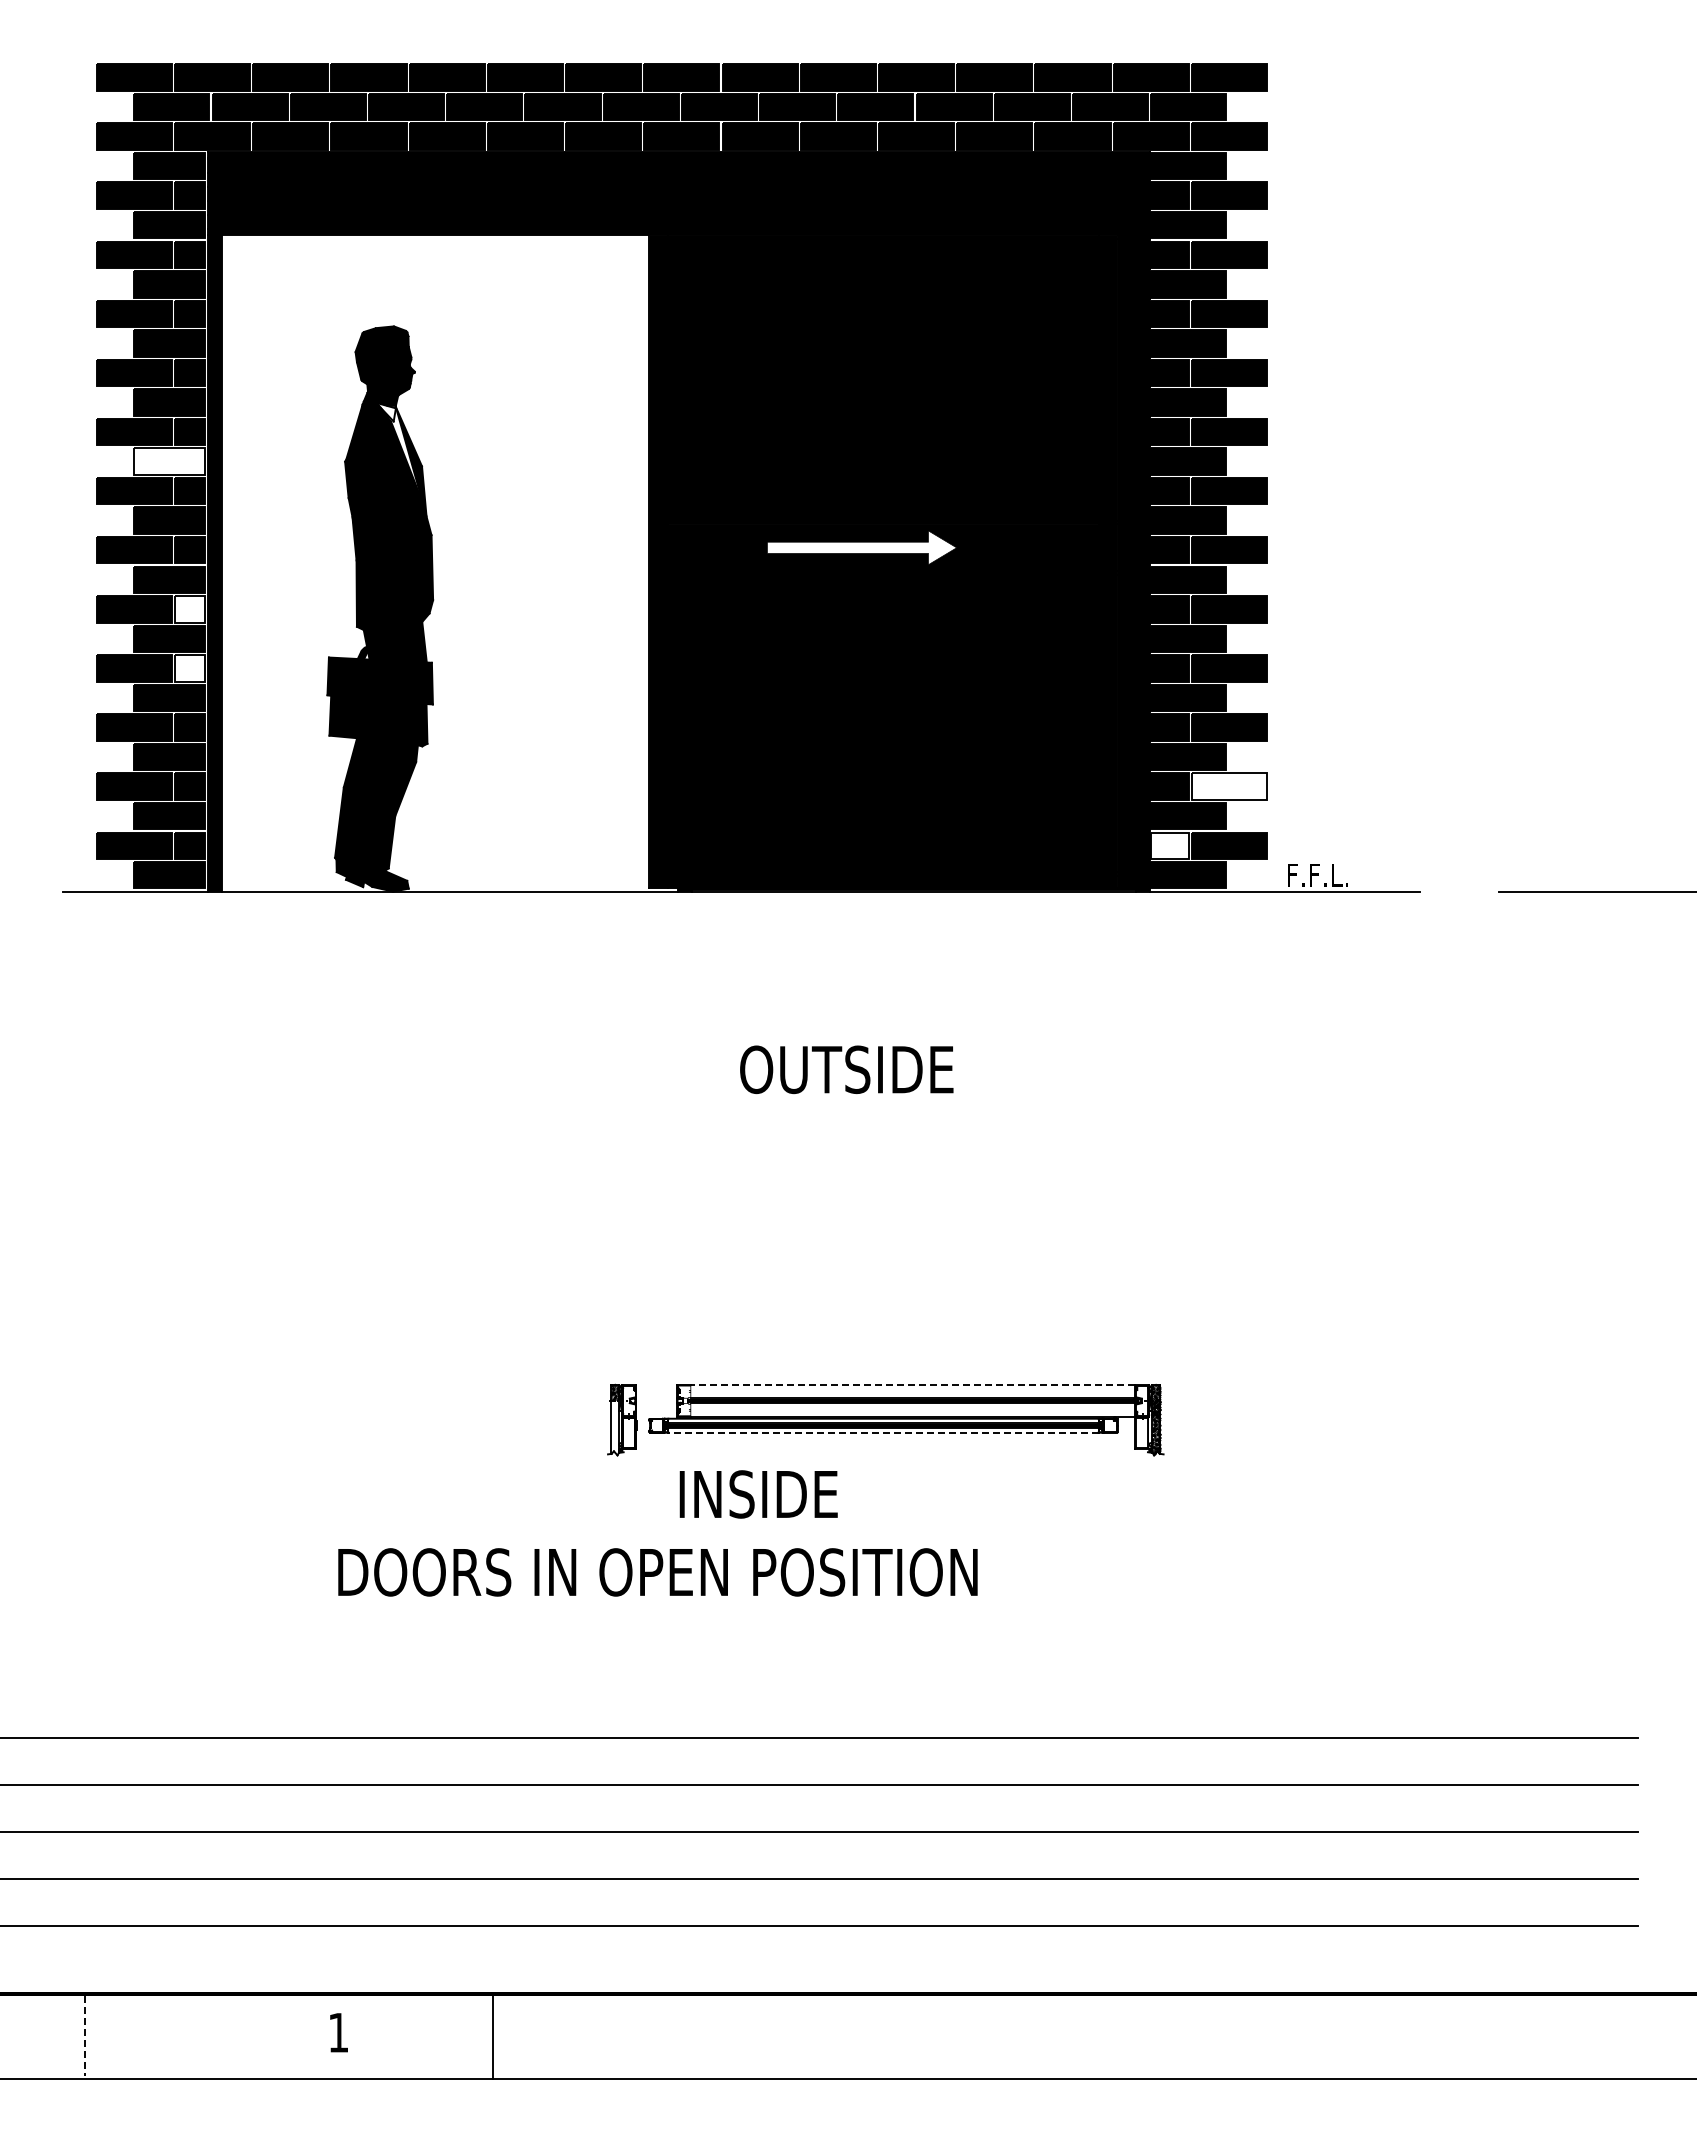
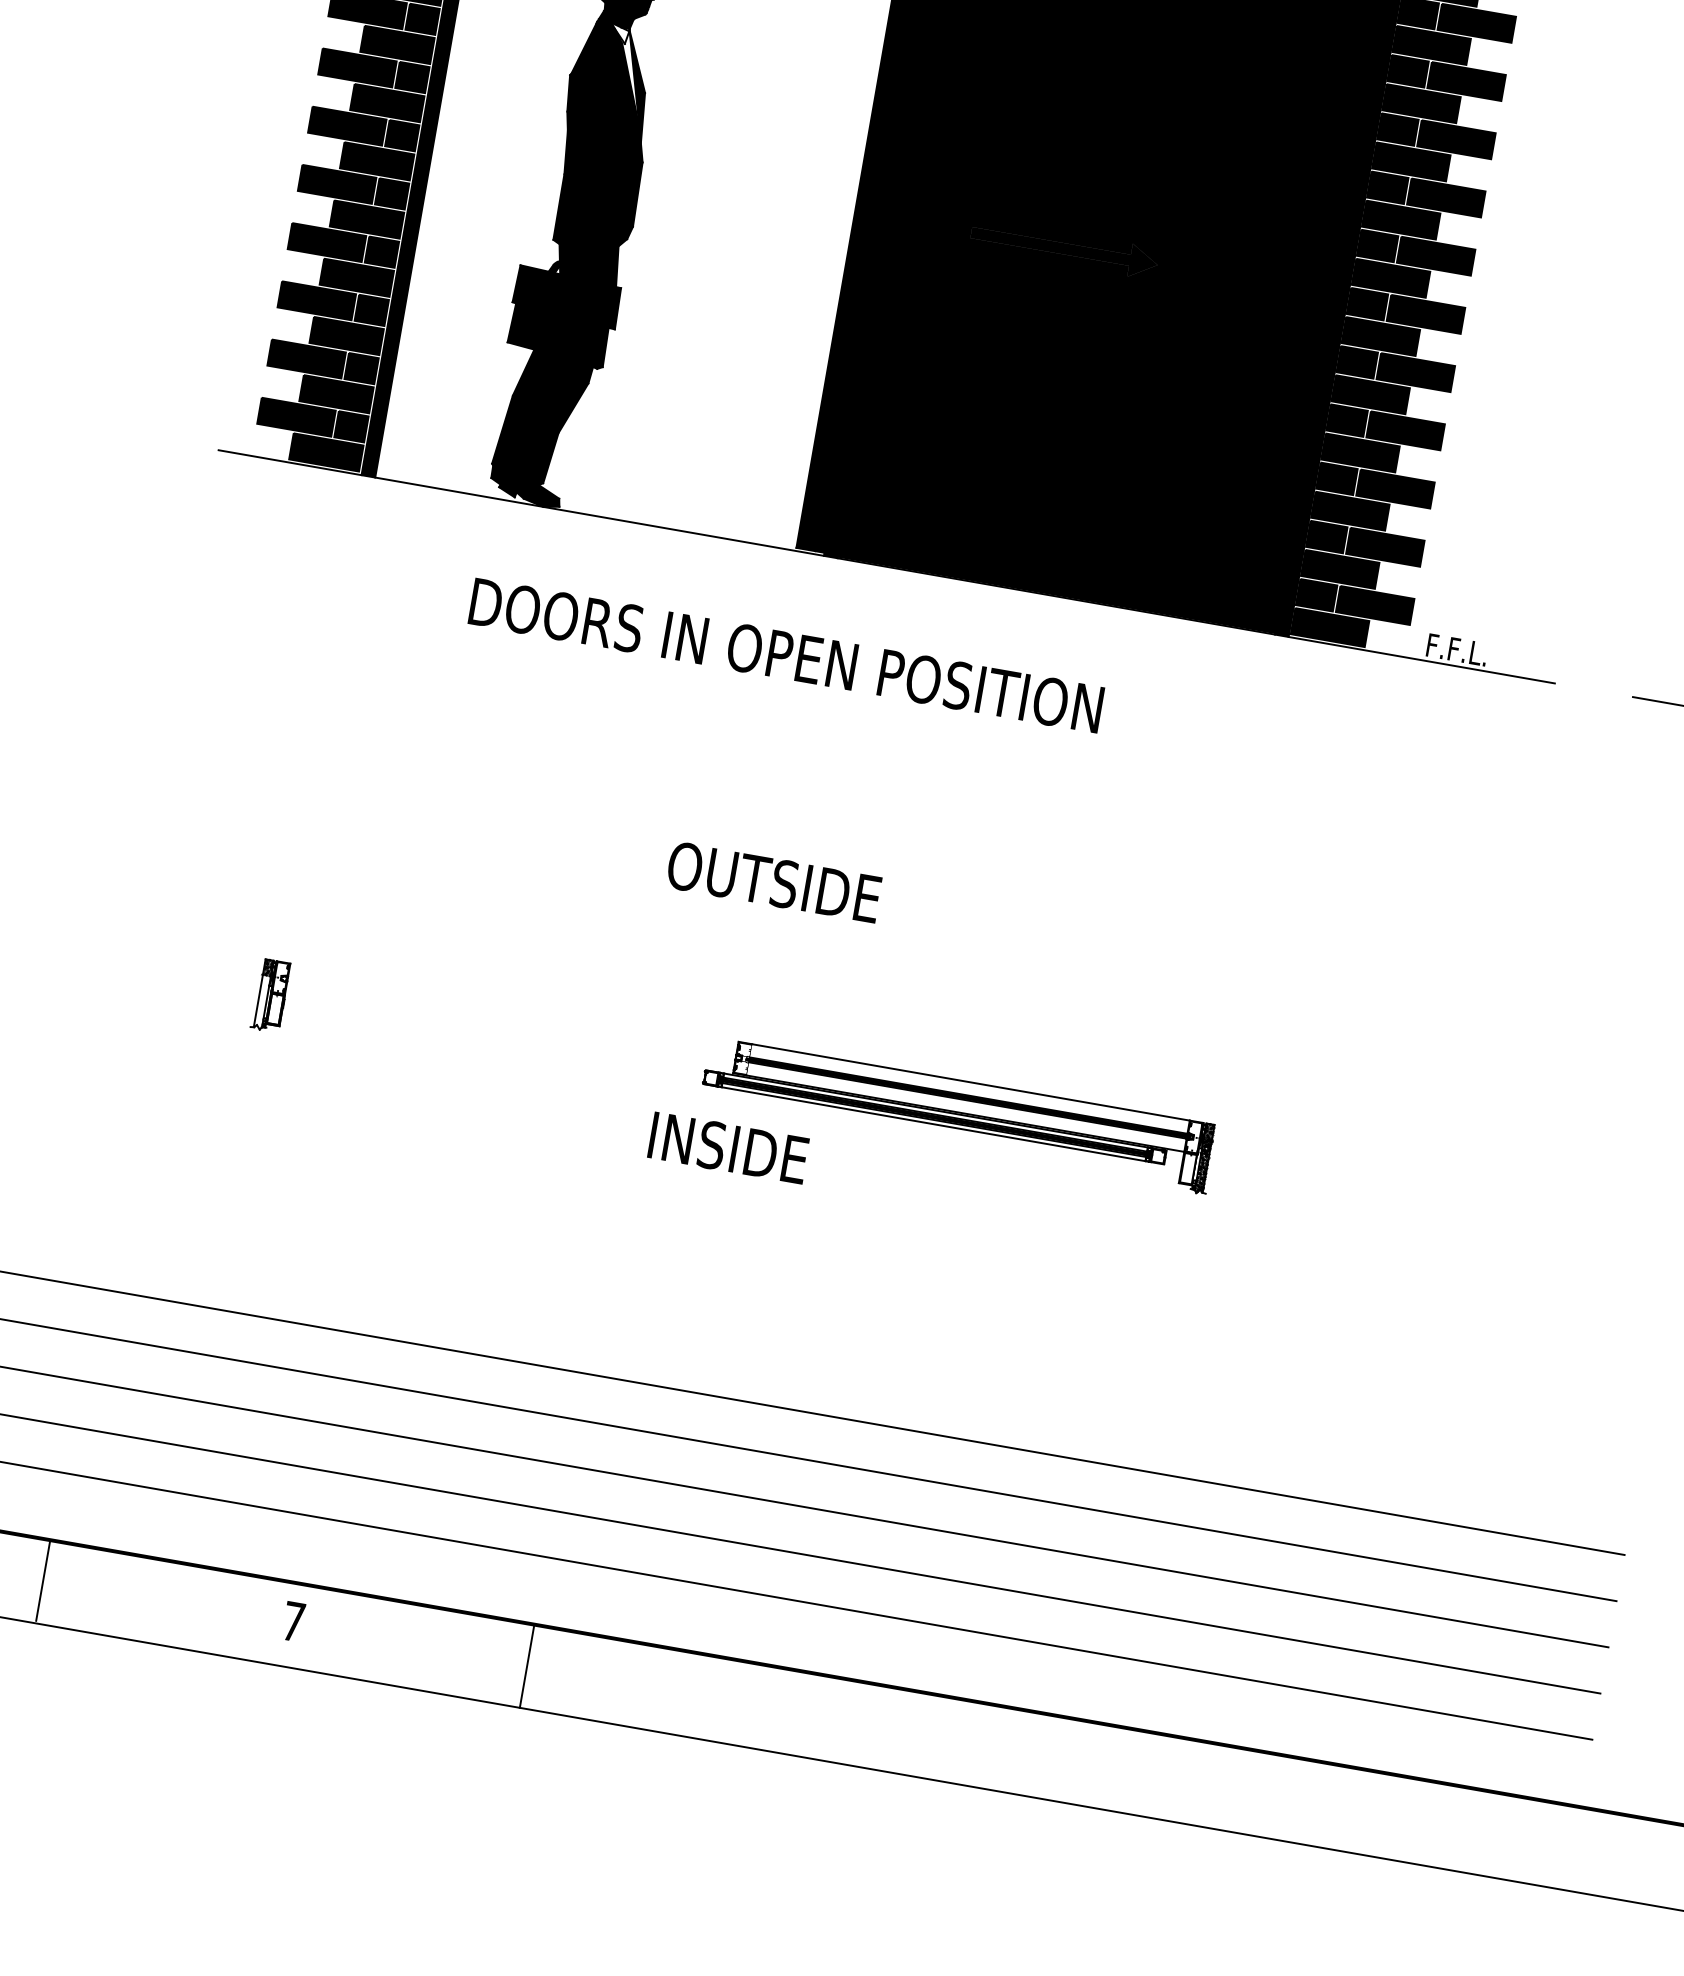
fill: (169, 461) -> (397, 44), added
fill: (861, 547) -> (1064, 248), added
fill: (190, 609) -> (392, 194), added
fill: (190, 668) -> (382, 252), added
fill: (1228, 786) -> (1384, 547), added
fill: (1169, 845) -> (1316, 594), added
text: (846, 1069) -> (773, 881), moved
line: (912, 1385) -> (970, 1082), dashed -> solid
part: (622, 1419) -> (270, 995), moved
line: (883, 1432) -> (933, 1124), dashed -> solid
text: (758, 1494) -> (728, 1148), moved
text: (657, 1572) -> (785, 655), moved
text: (338, 2032) -> (293, 1621), 1 -> 7
line: (84, 2036) -> (42, 1581), dashed -> solid
line: (493, 2036) -> (527, 1666), moved

